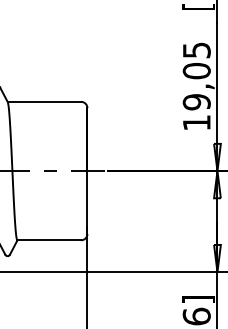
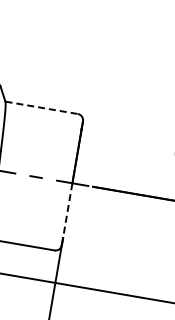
line: (44, 101) -> (41, 107), solid -> dashed
line: (87, 198) -> (67, 210), solid -> dashed

